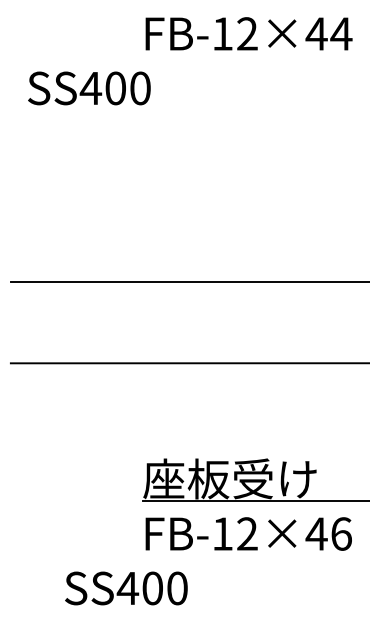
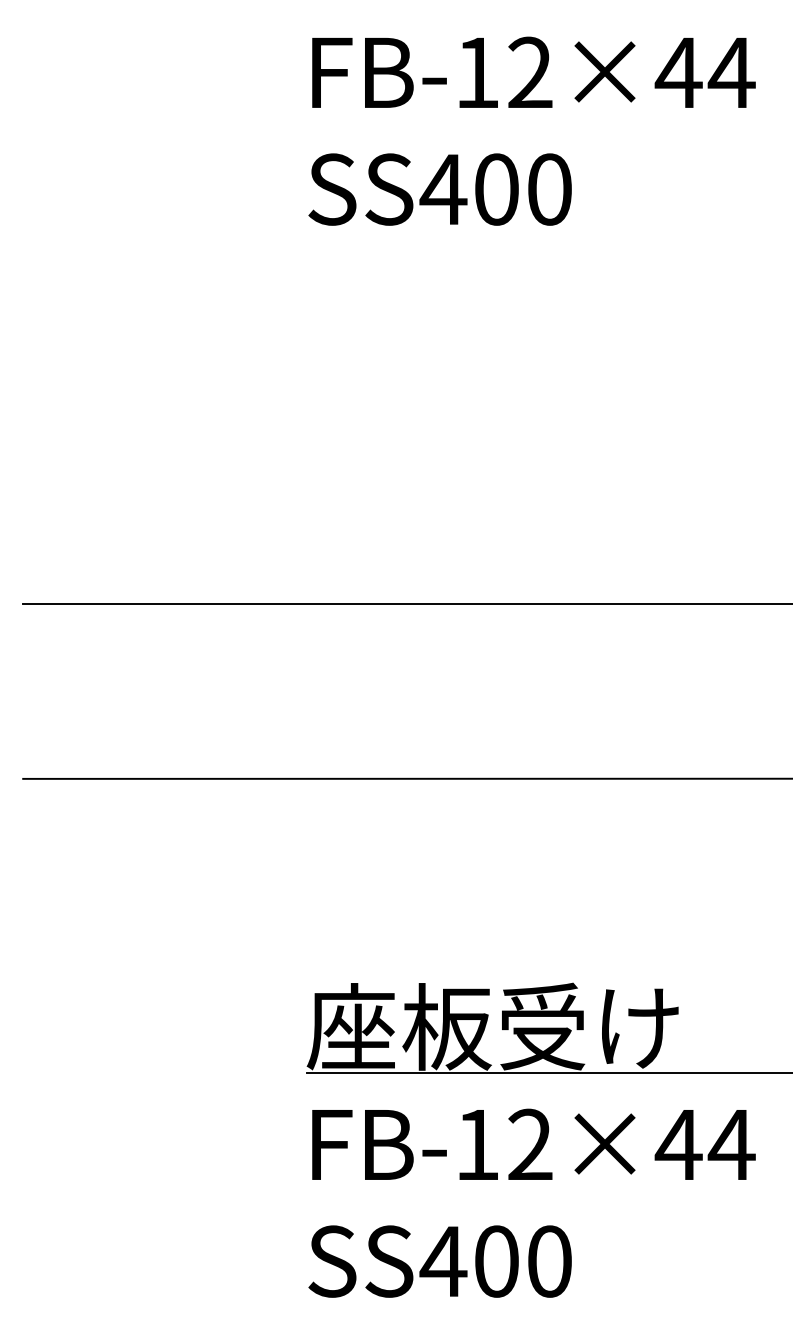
text: (89, 88) -> (440, 189), moved
text: (341, 533) -> (732, 1143), FB-12×46 -> FB-12×44
text: (126, 588) -> (440, 1261), moved

